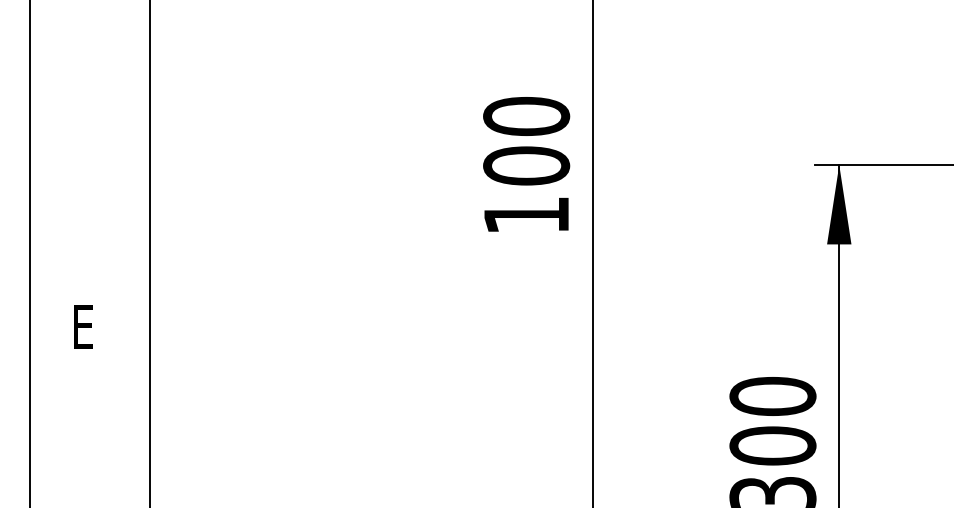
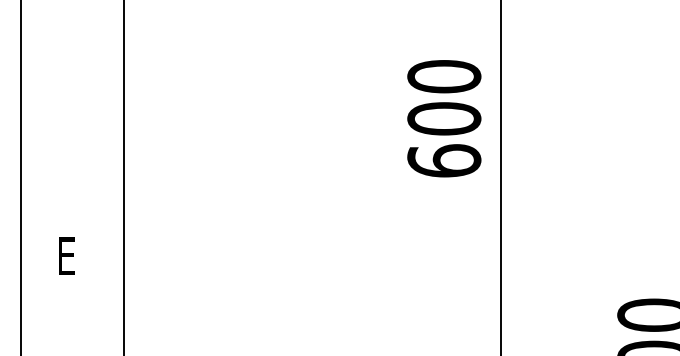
text: (526, 214) -> (444, 160), 100 -> 600

